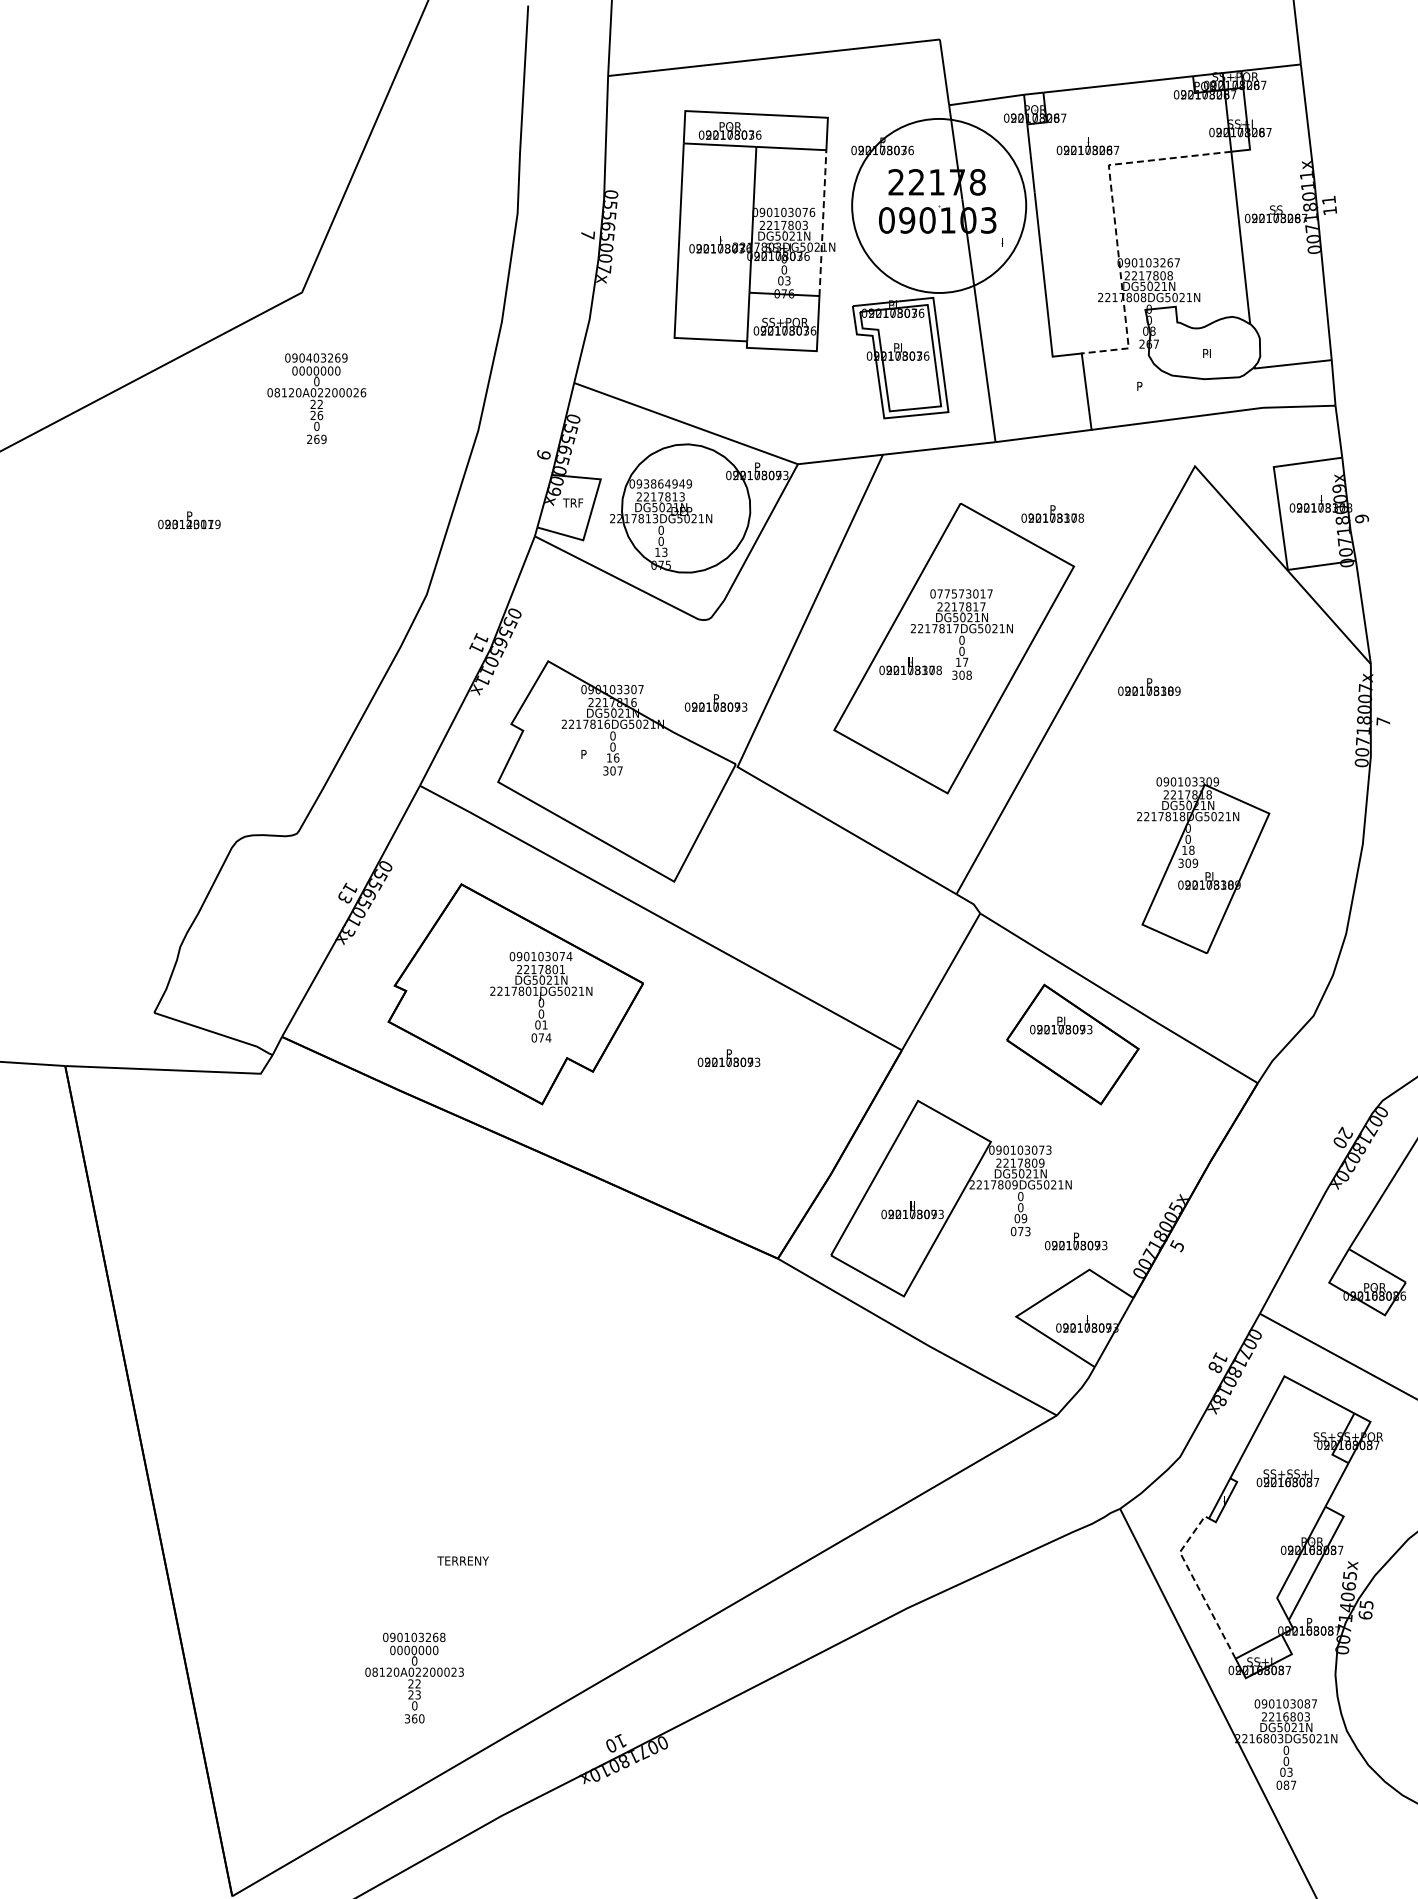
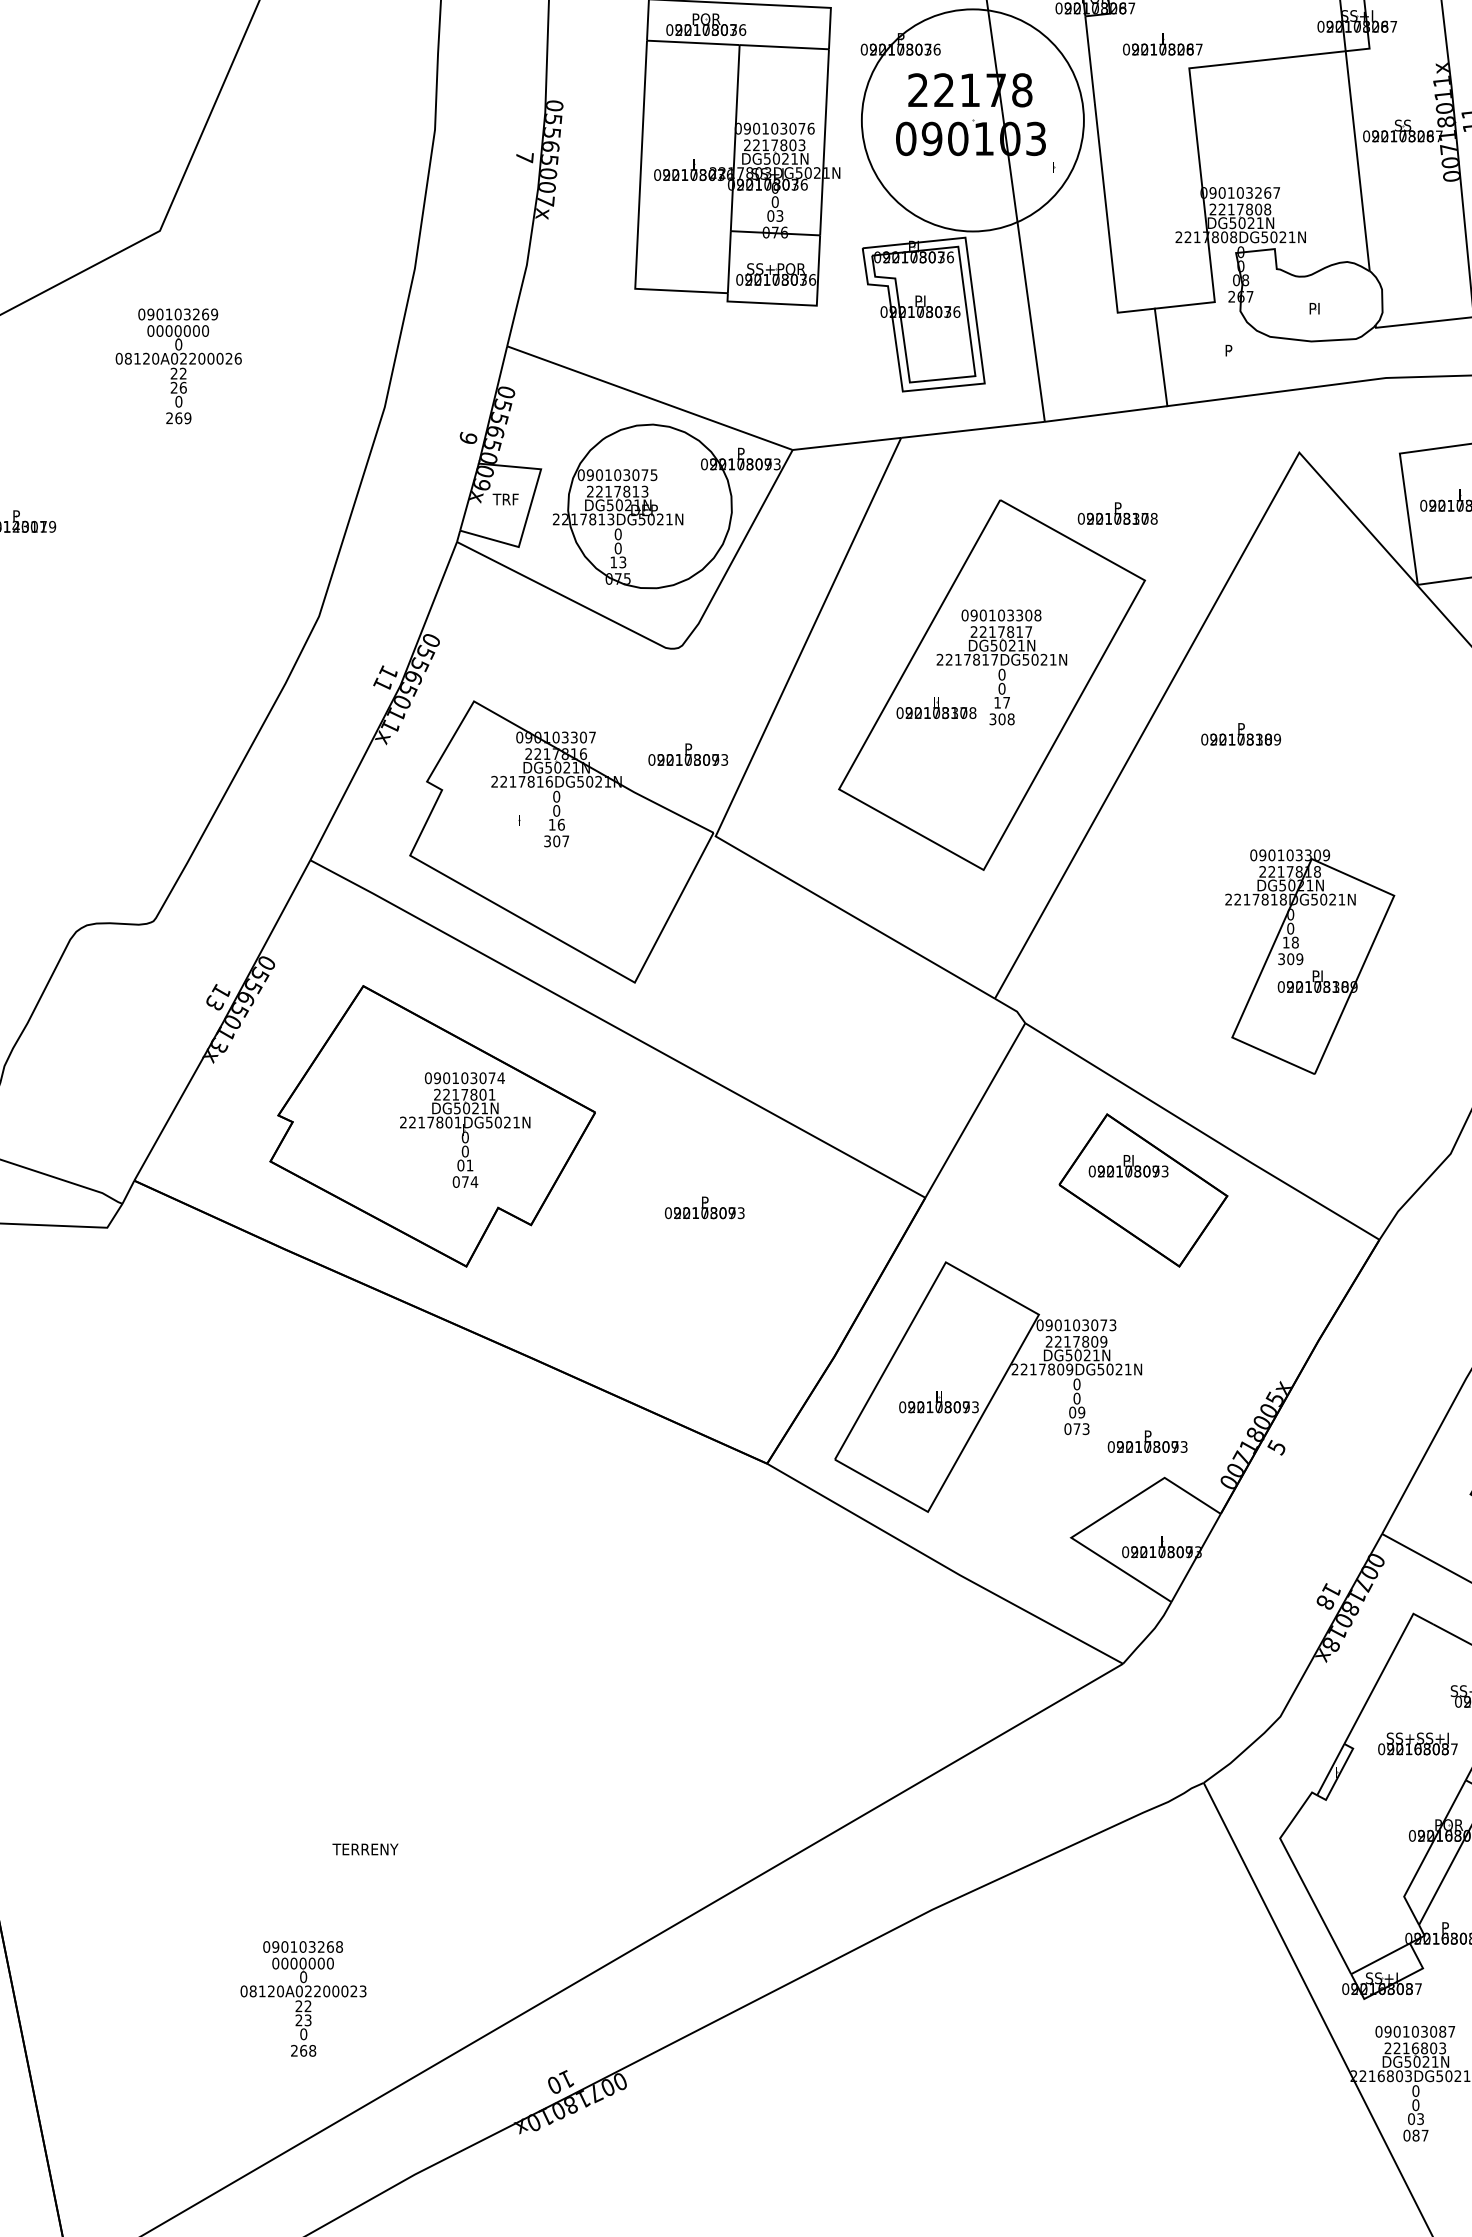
line: (1114, 219) -> (1196, 137), dashed -> solid
line: (822, 222) -> (824, 141), dashed -> solid
text: (309, 357) -> (169, 313), 090403269 -> 090103269
text: (667, 483) -> (626, 474), 093864949 -> 090103075
text: (964, 593) -> (1005, 614), 077573017 -> 090103308
text: (583, 754) -> (519, 820), P -> I
line: (1196, 1583) -> (1301, 1878), dashed -> solid
text: (414, 1718) -> (303, 2050), 360 -> 268

